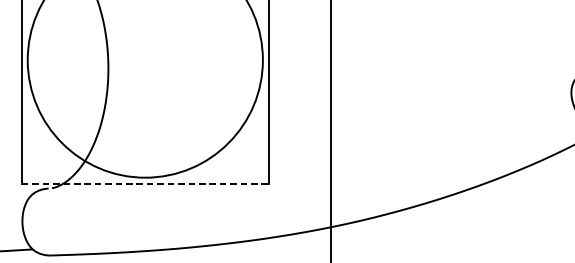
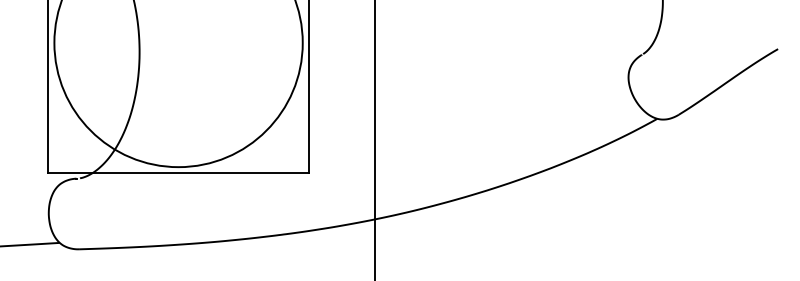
line: (146, 183) -> (179, 173), dashed -> solid

